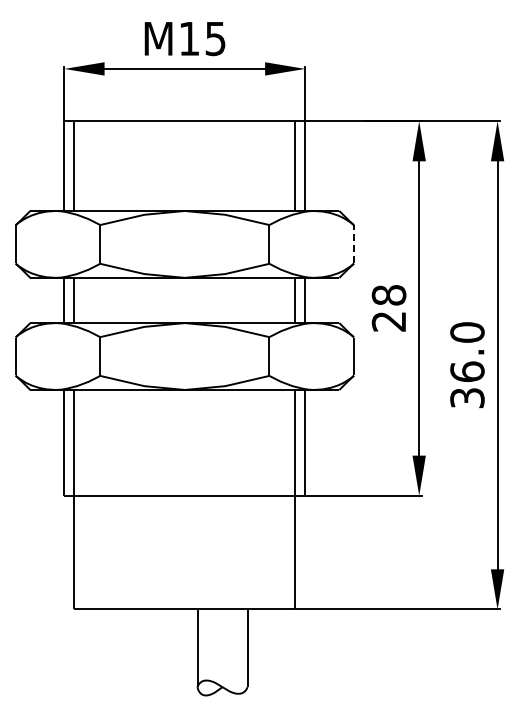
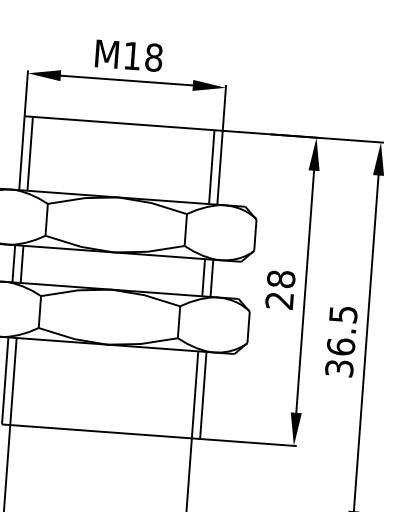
text: (215, 38) -> (153, 57), M15 -> M18
line: (353, 244) -> (254, 235), dashed -> solid
text: (467, 332) -> (343, 314), 36.0 -> 36.5

